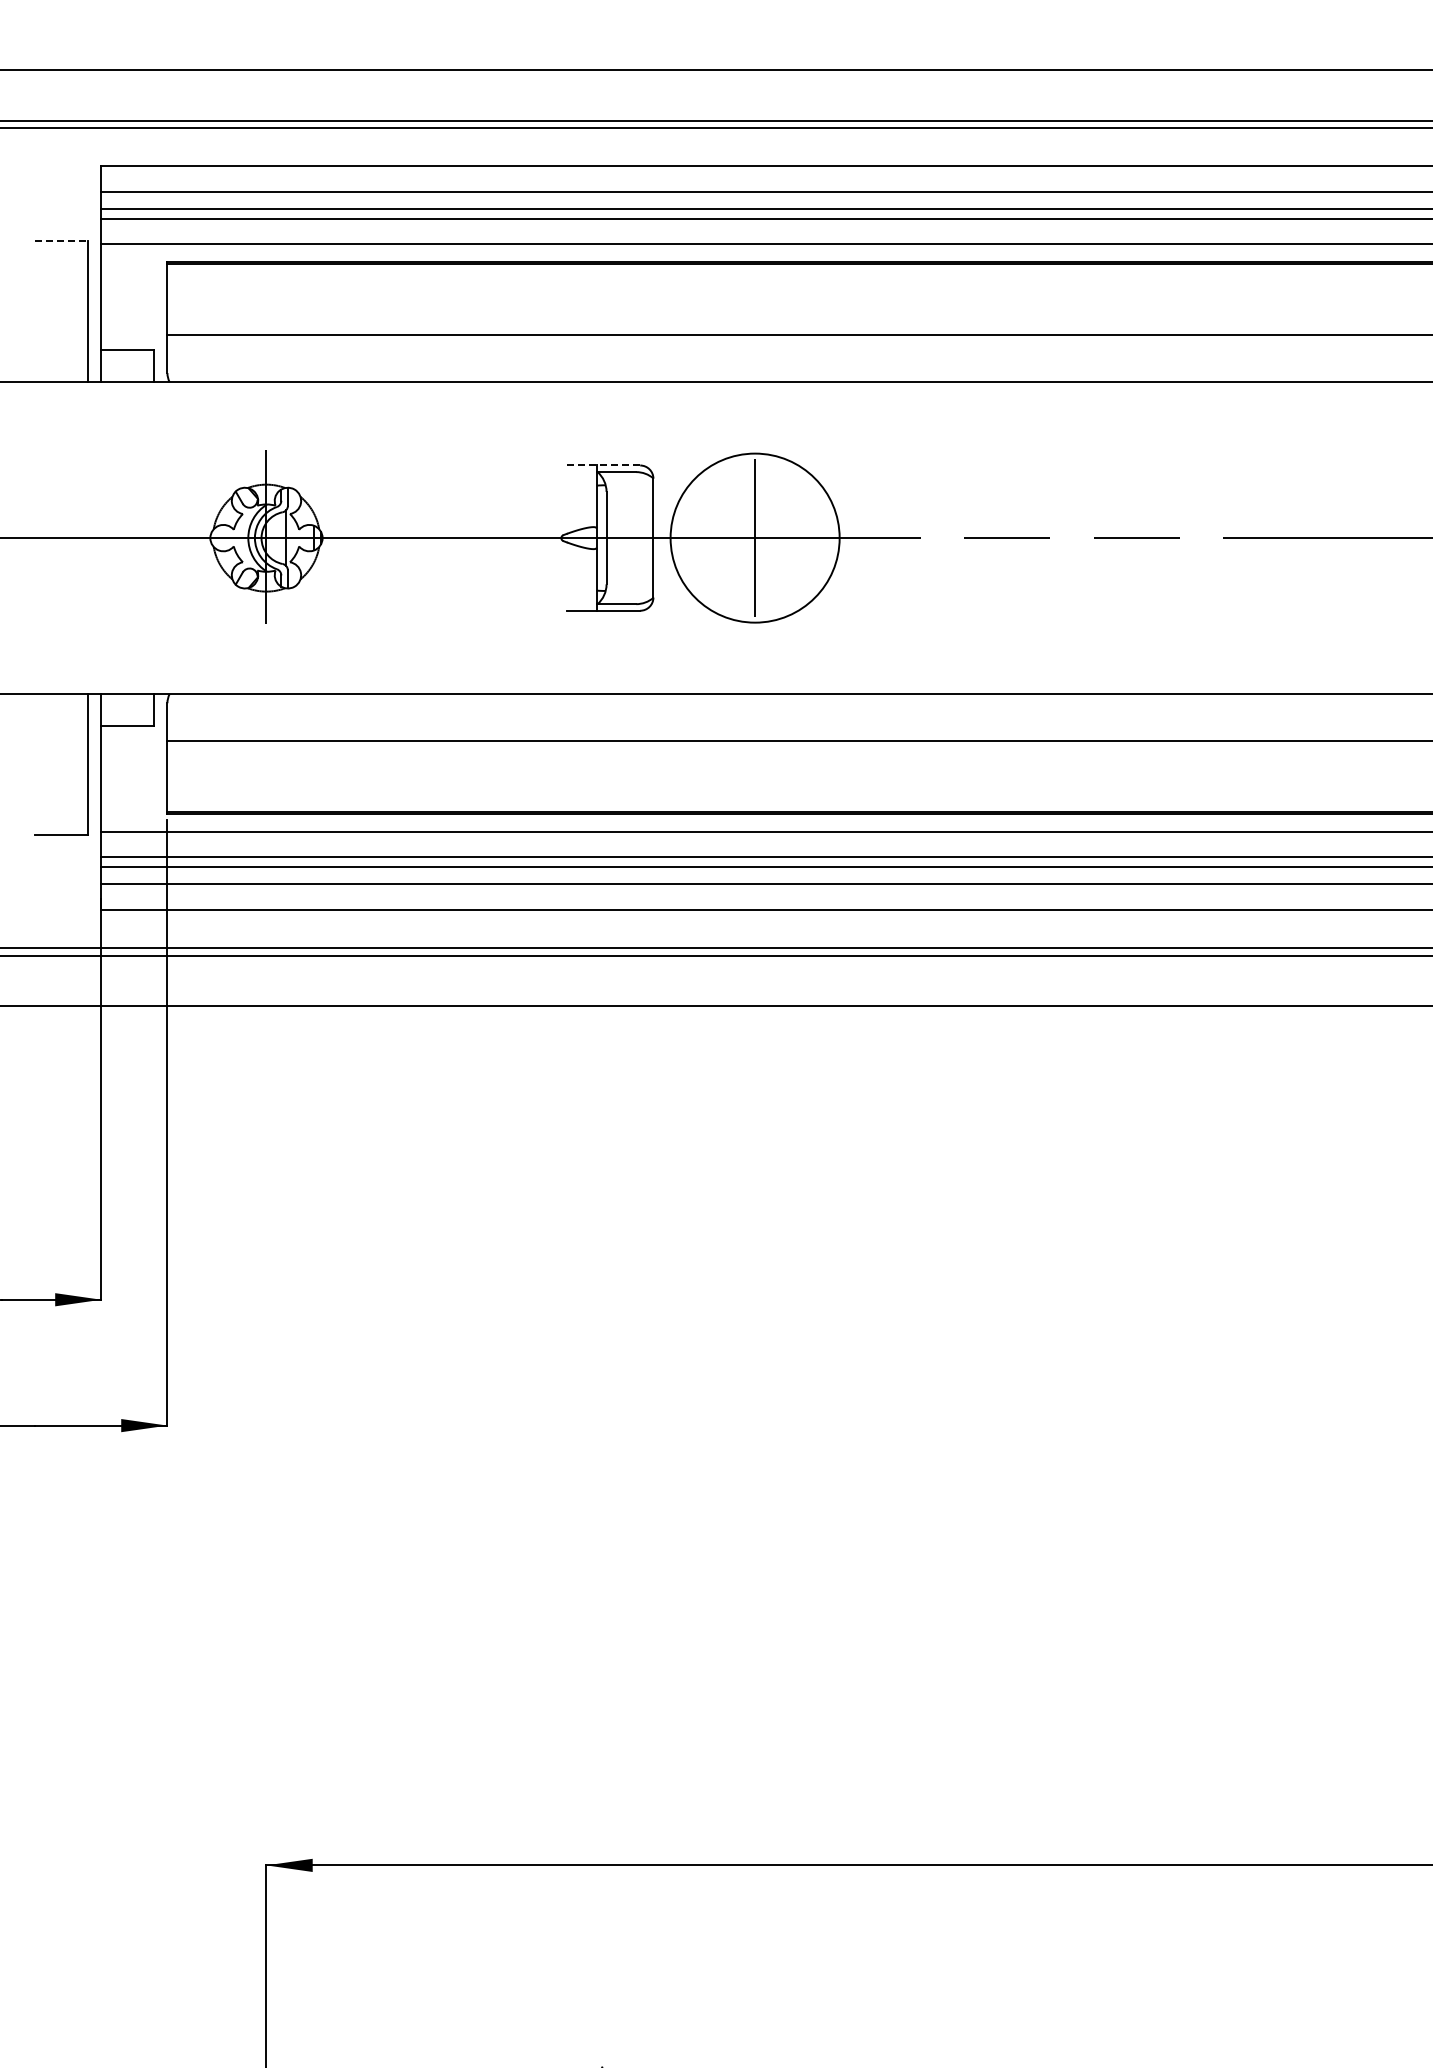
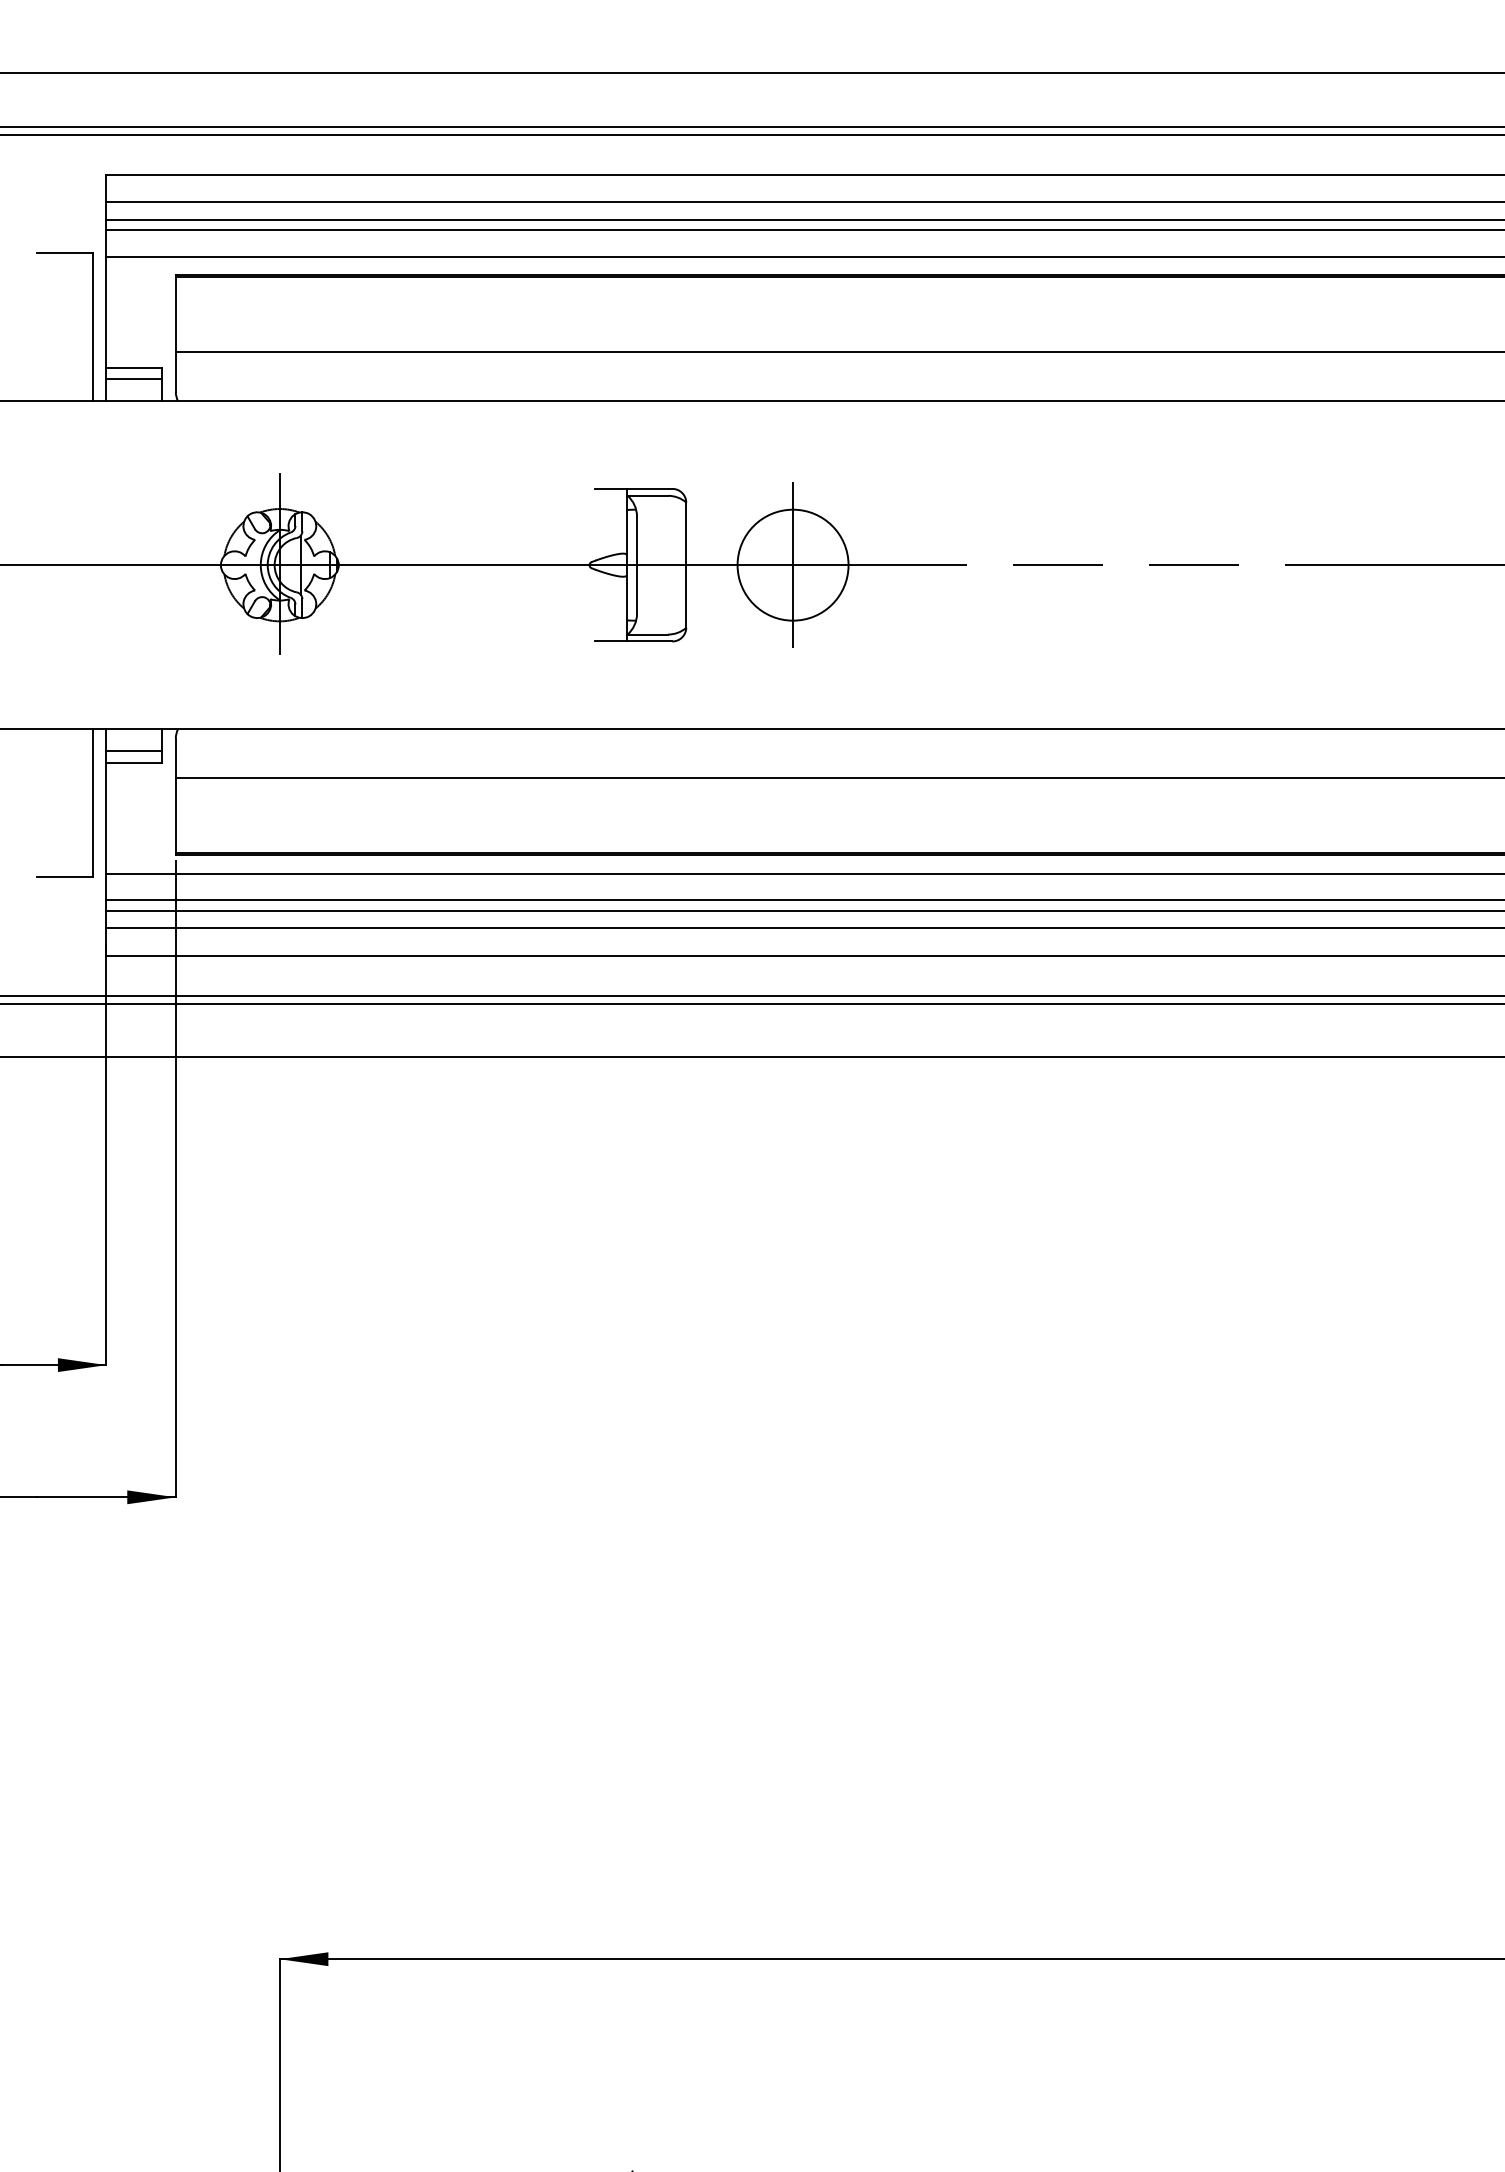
line: (62, 240) -> (65, 252), dashed -> solid
line: (127, 360) -> (133, 378), added
line: (603, 465) -> (633, 488), dashed -> solid
circle: (754, 537) -> (792, 564), size x0.62
line: (127, 715) -> (133, 751), added

